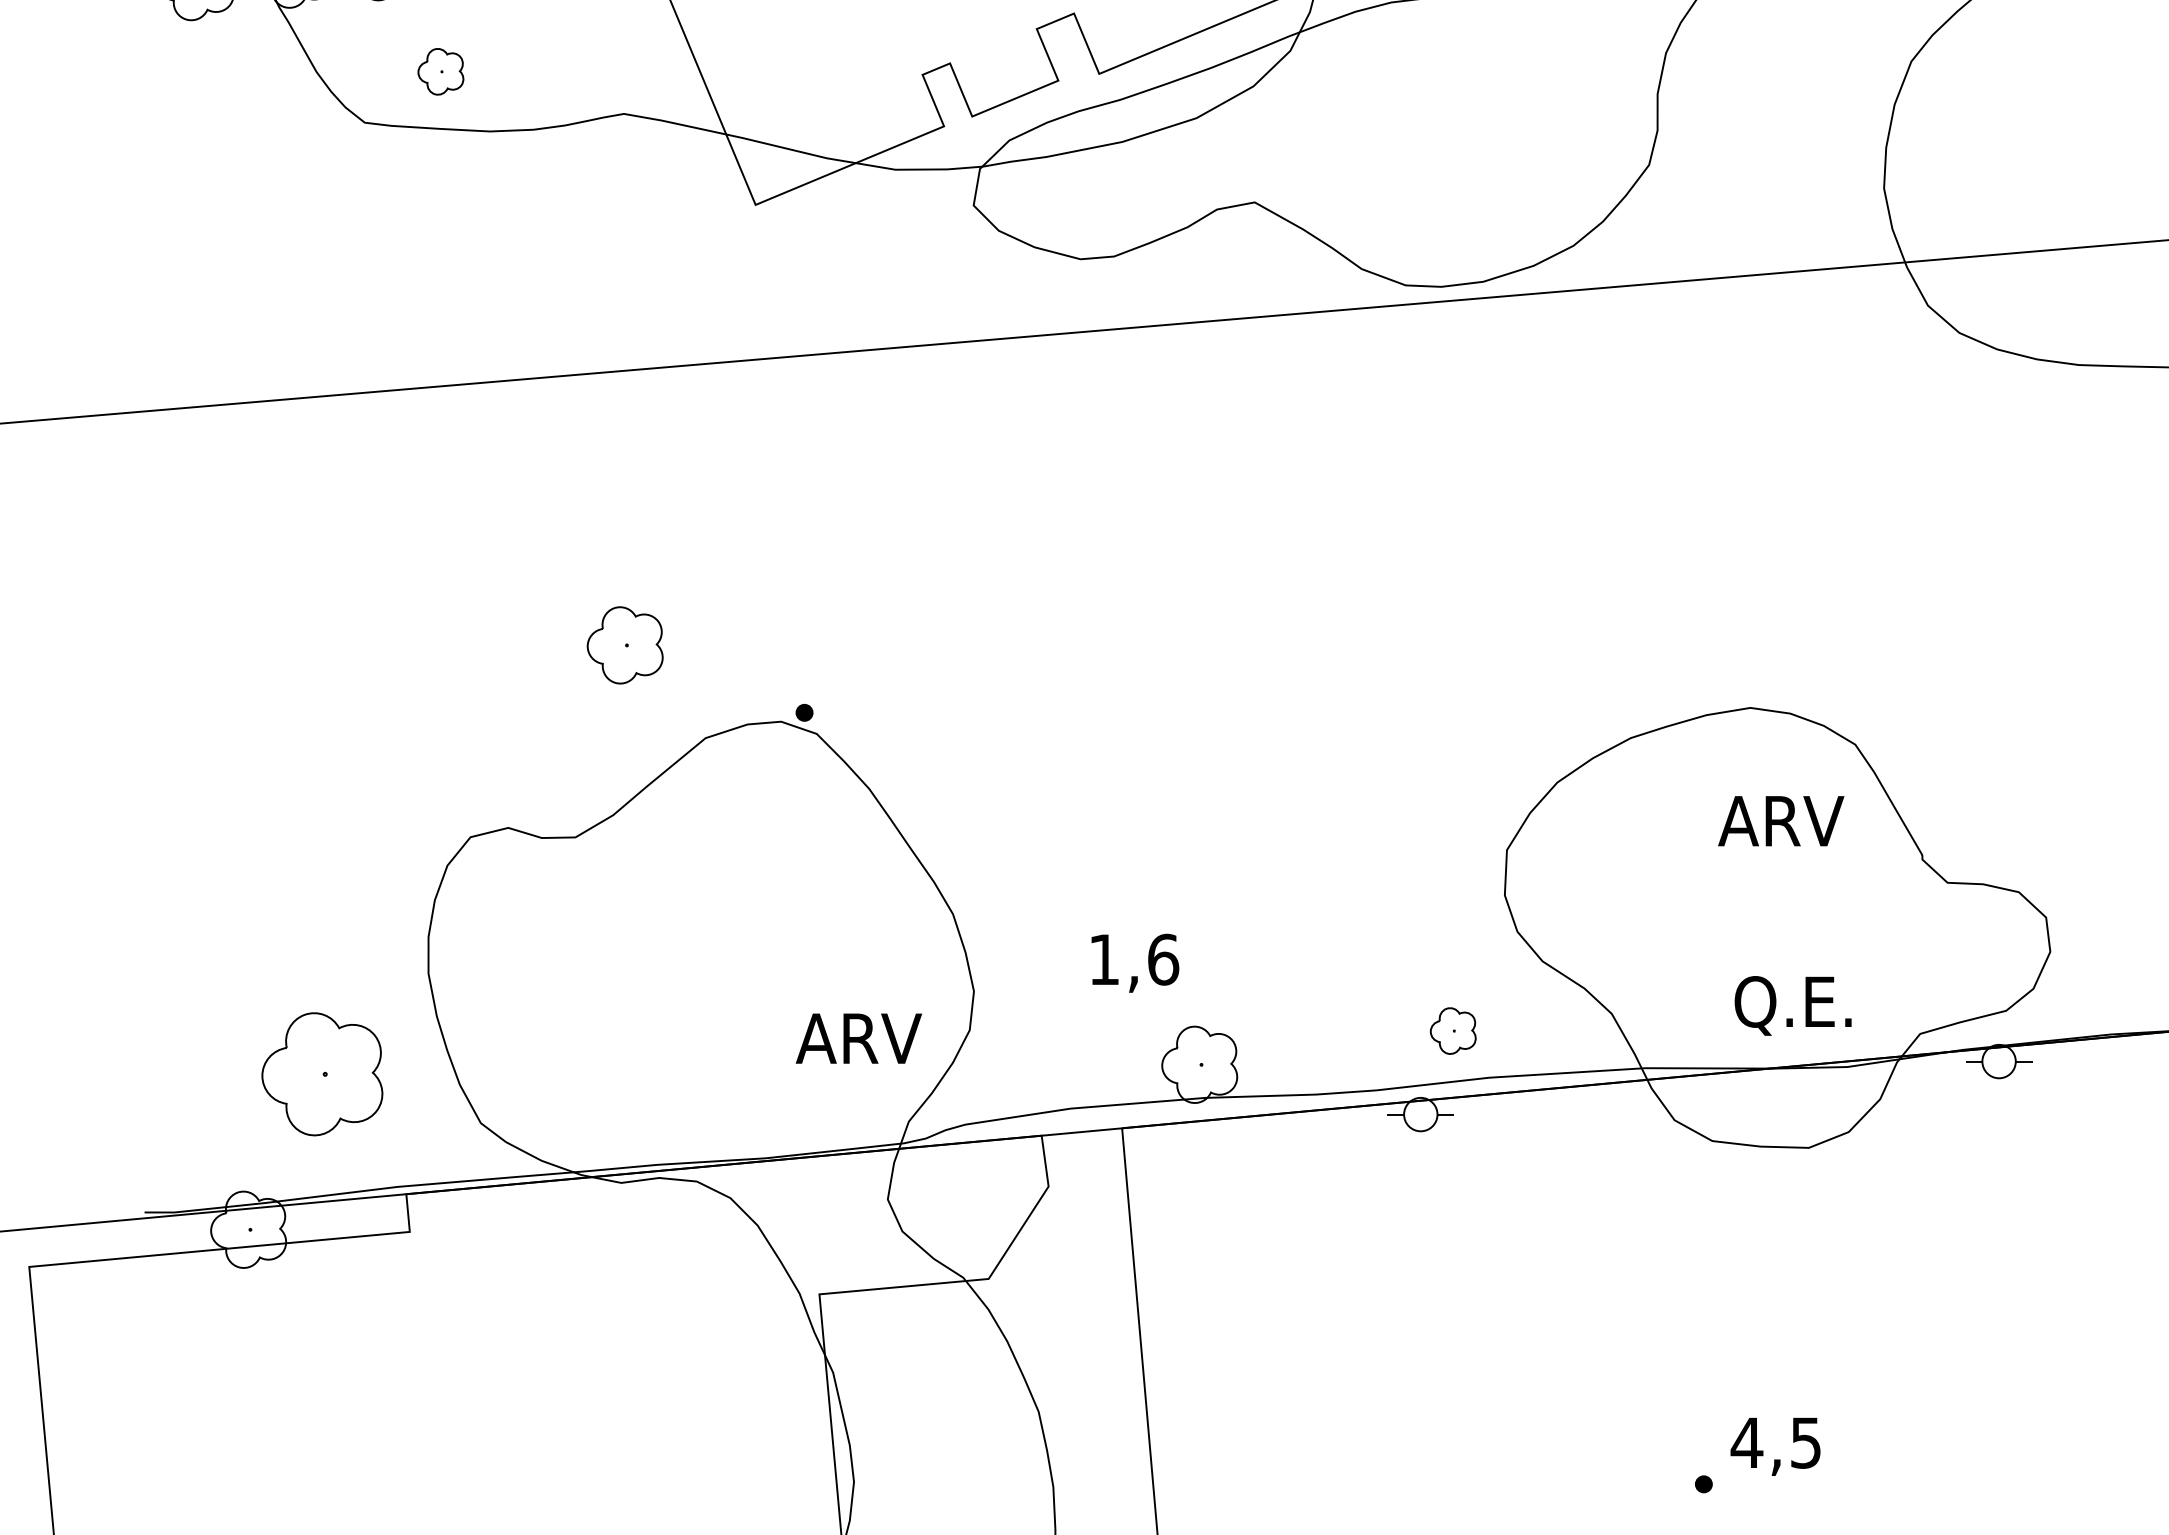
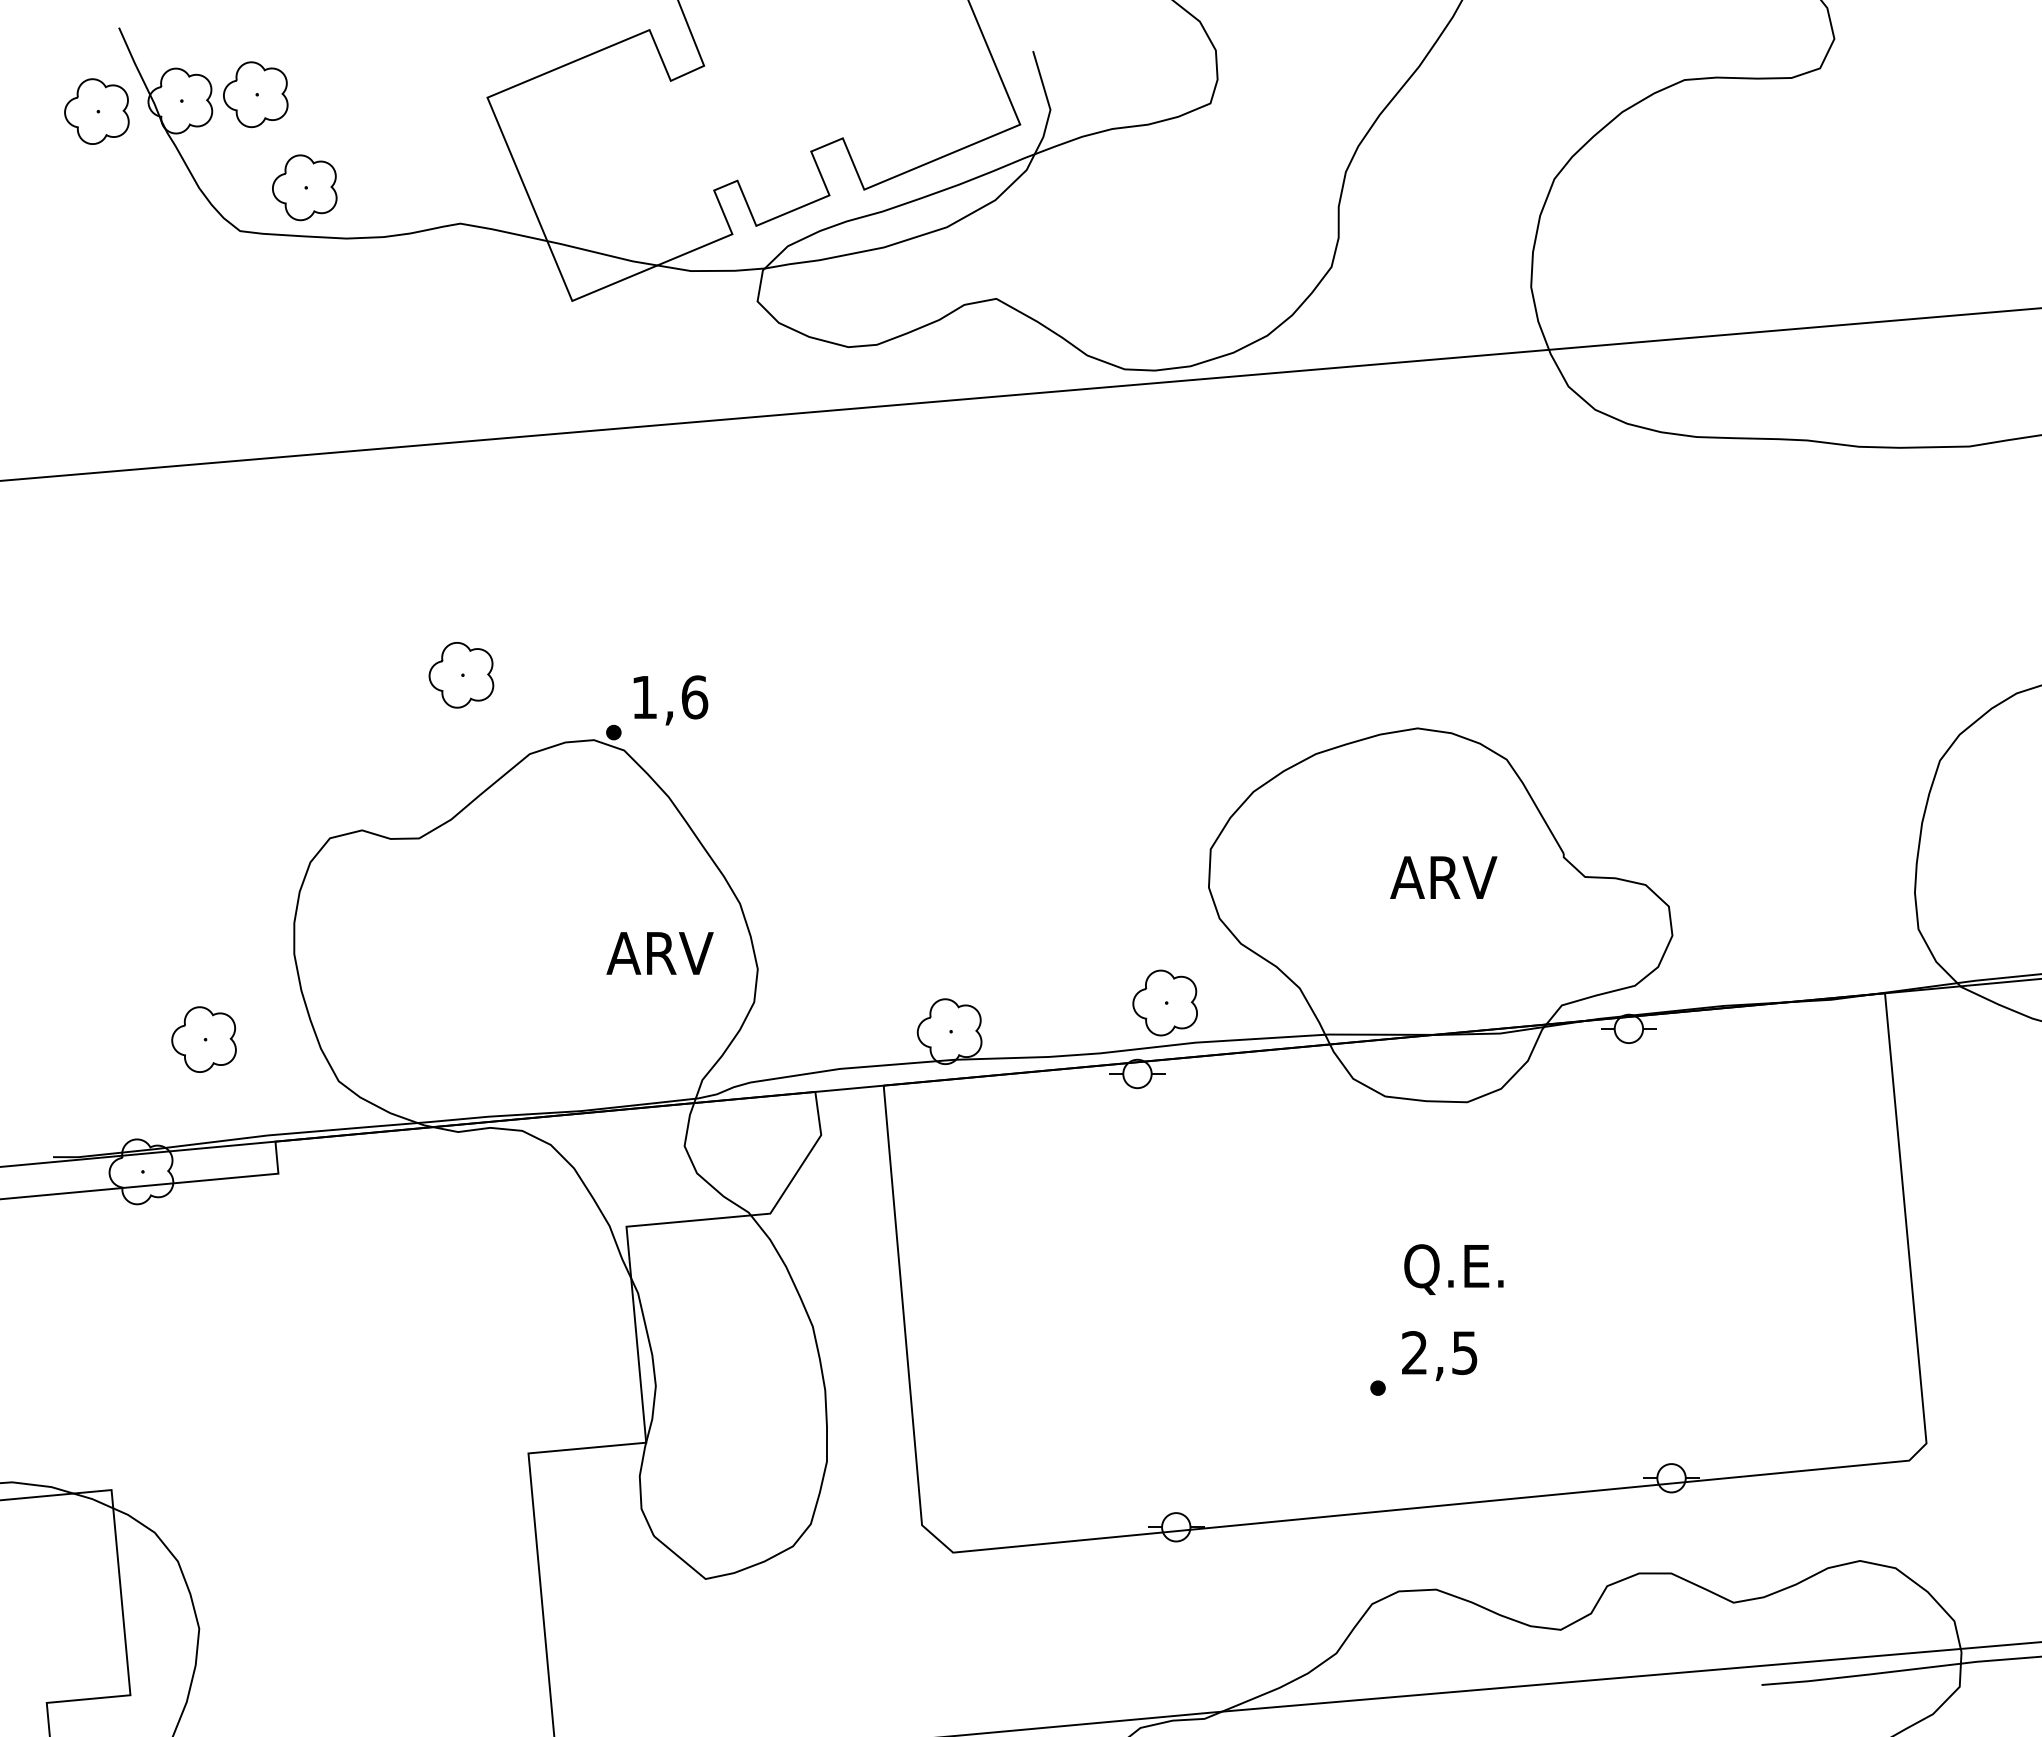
part: (440, 71) -> (304, 187), size x1.67
text: (1780, 820) -> (1443, 877), moved
text: (1134, 963) -> (670, 700), moved
text: (1792, 1005) -> (1453, 1269), moved
part: (1452, 1030) -> (1164, 1002), size x1.67
text: (858, 1038) -> (659, 953), moved
part: (321, 1074) -> (203, 1039), size x0.62
text: (1746, 1442) -> (1414, 1352), 4,5 -> 2,5

